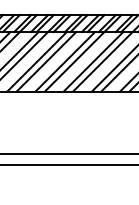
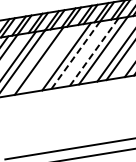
line: (46, 61) -> (48, 59), removed
line: (74, 62) -> (75, 55), solid -> dashed
line: (93, 62) -> (94, 52), solid -> dashed

